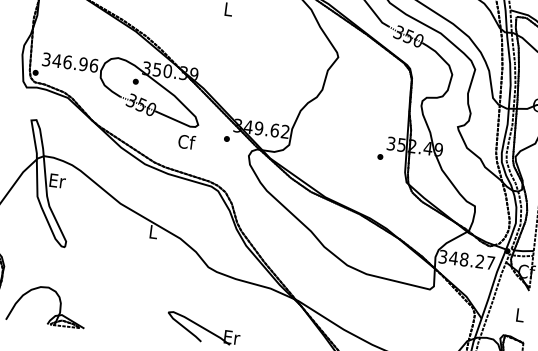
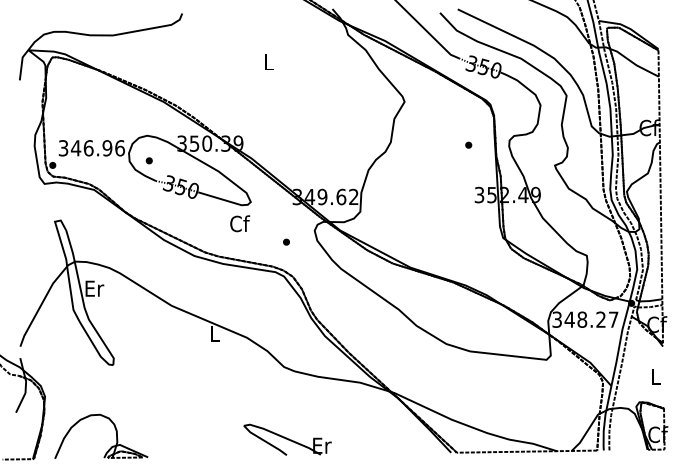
part: (135, 81) -> (148, 160), moved
part: (226, 138) -> (286, 241), moved
part: (380, 156) -> (468, 144), moved

